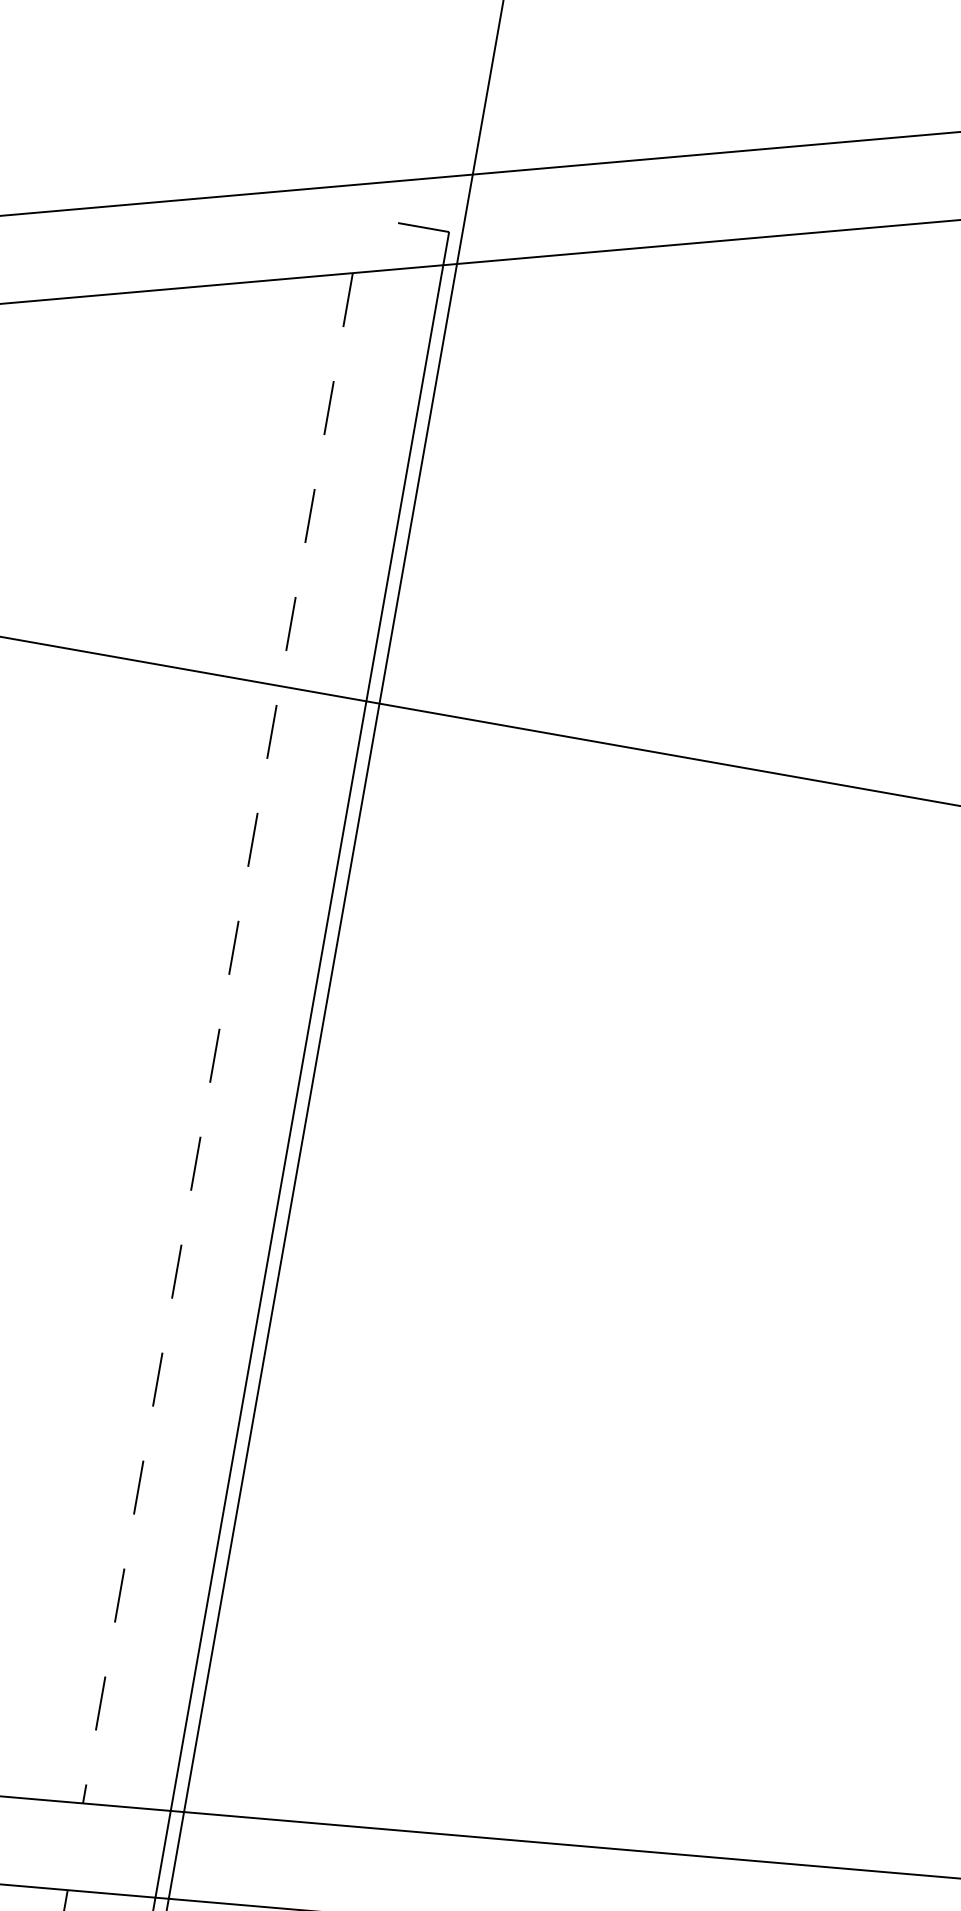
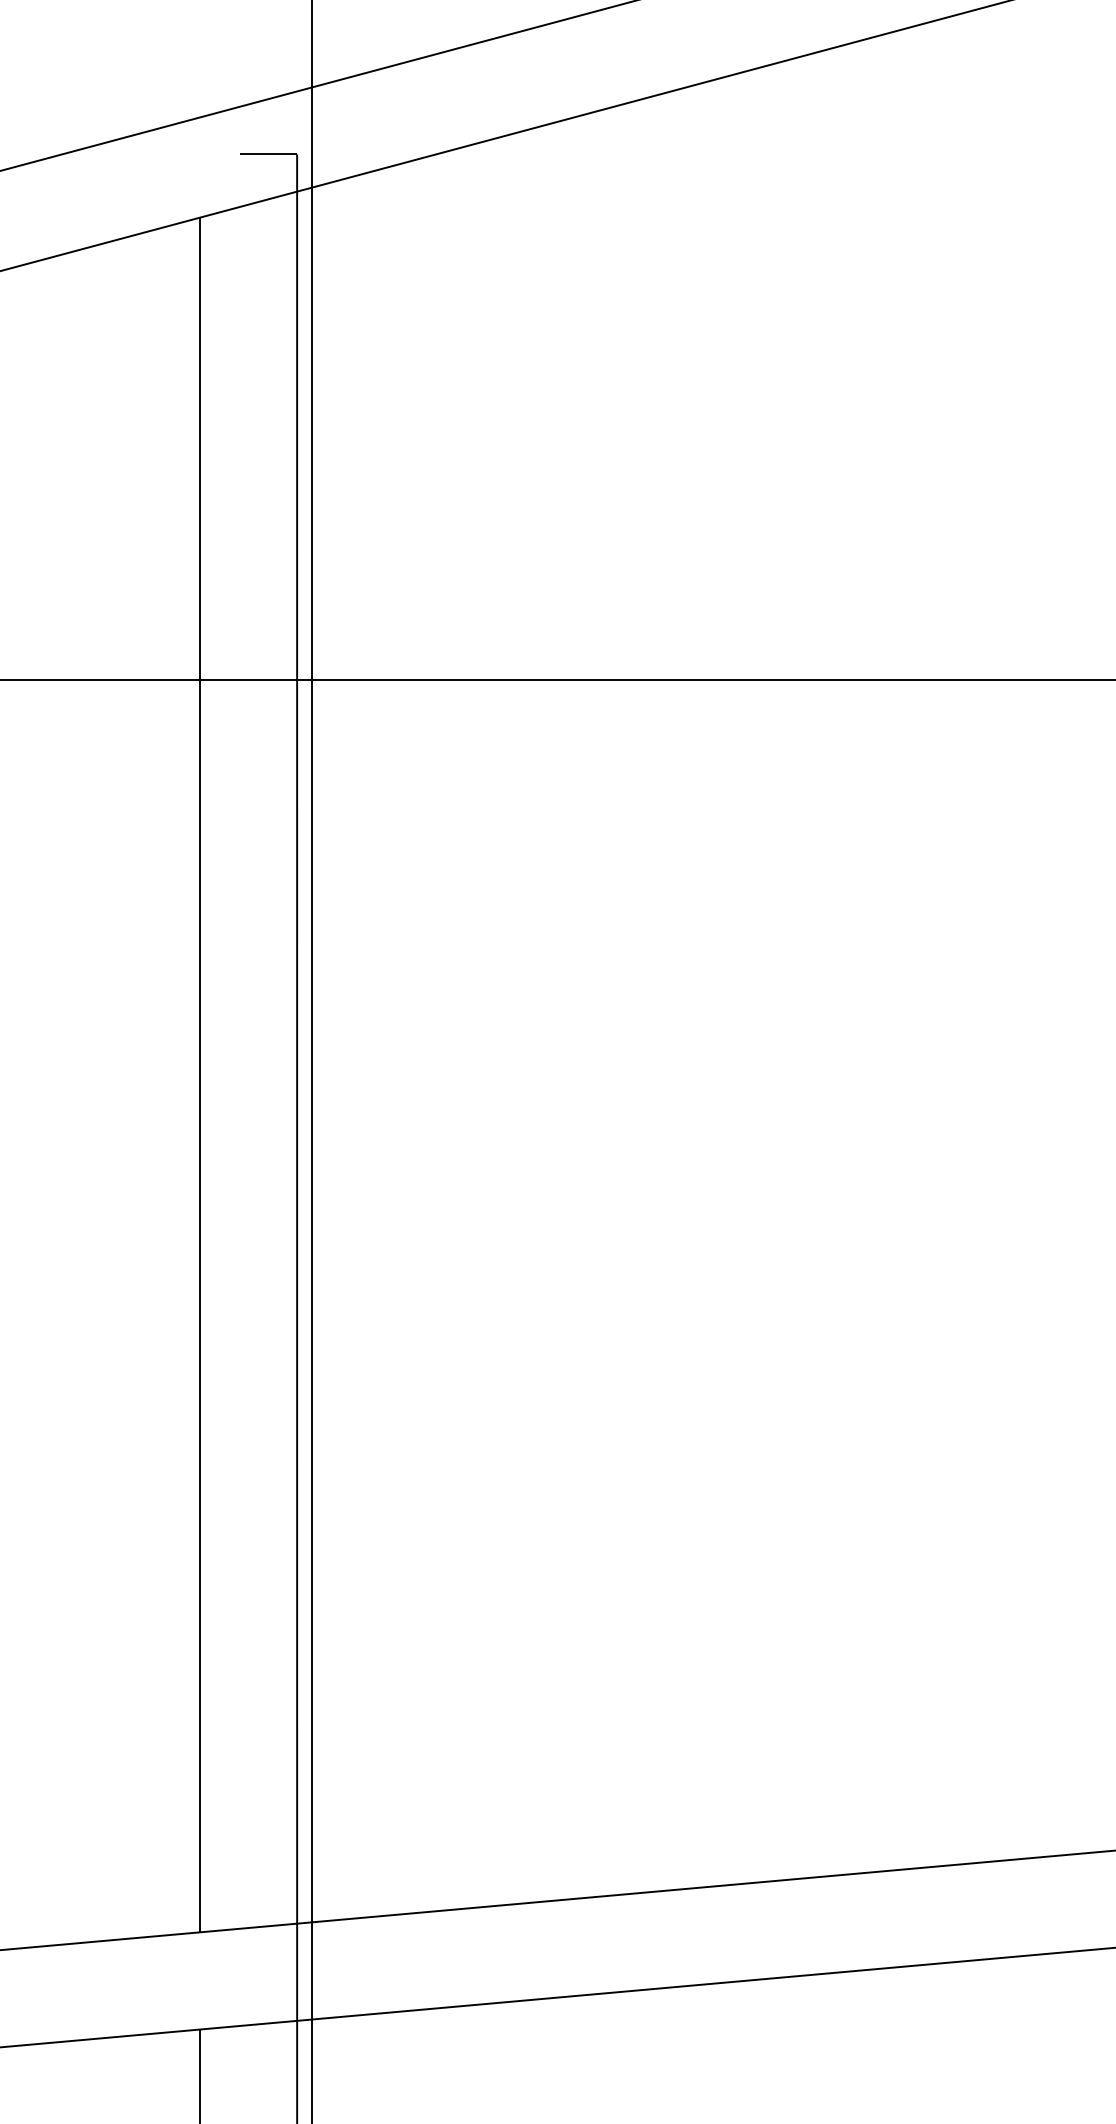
line: (217, 1038) -> (200, 1075), dashed -> solid

